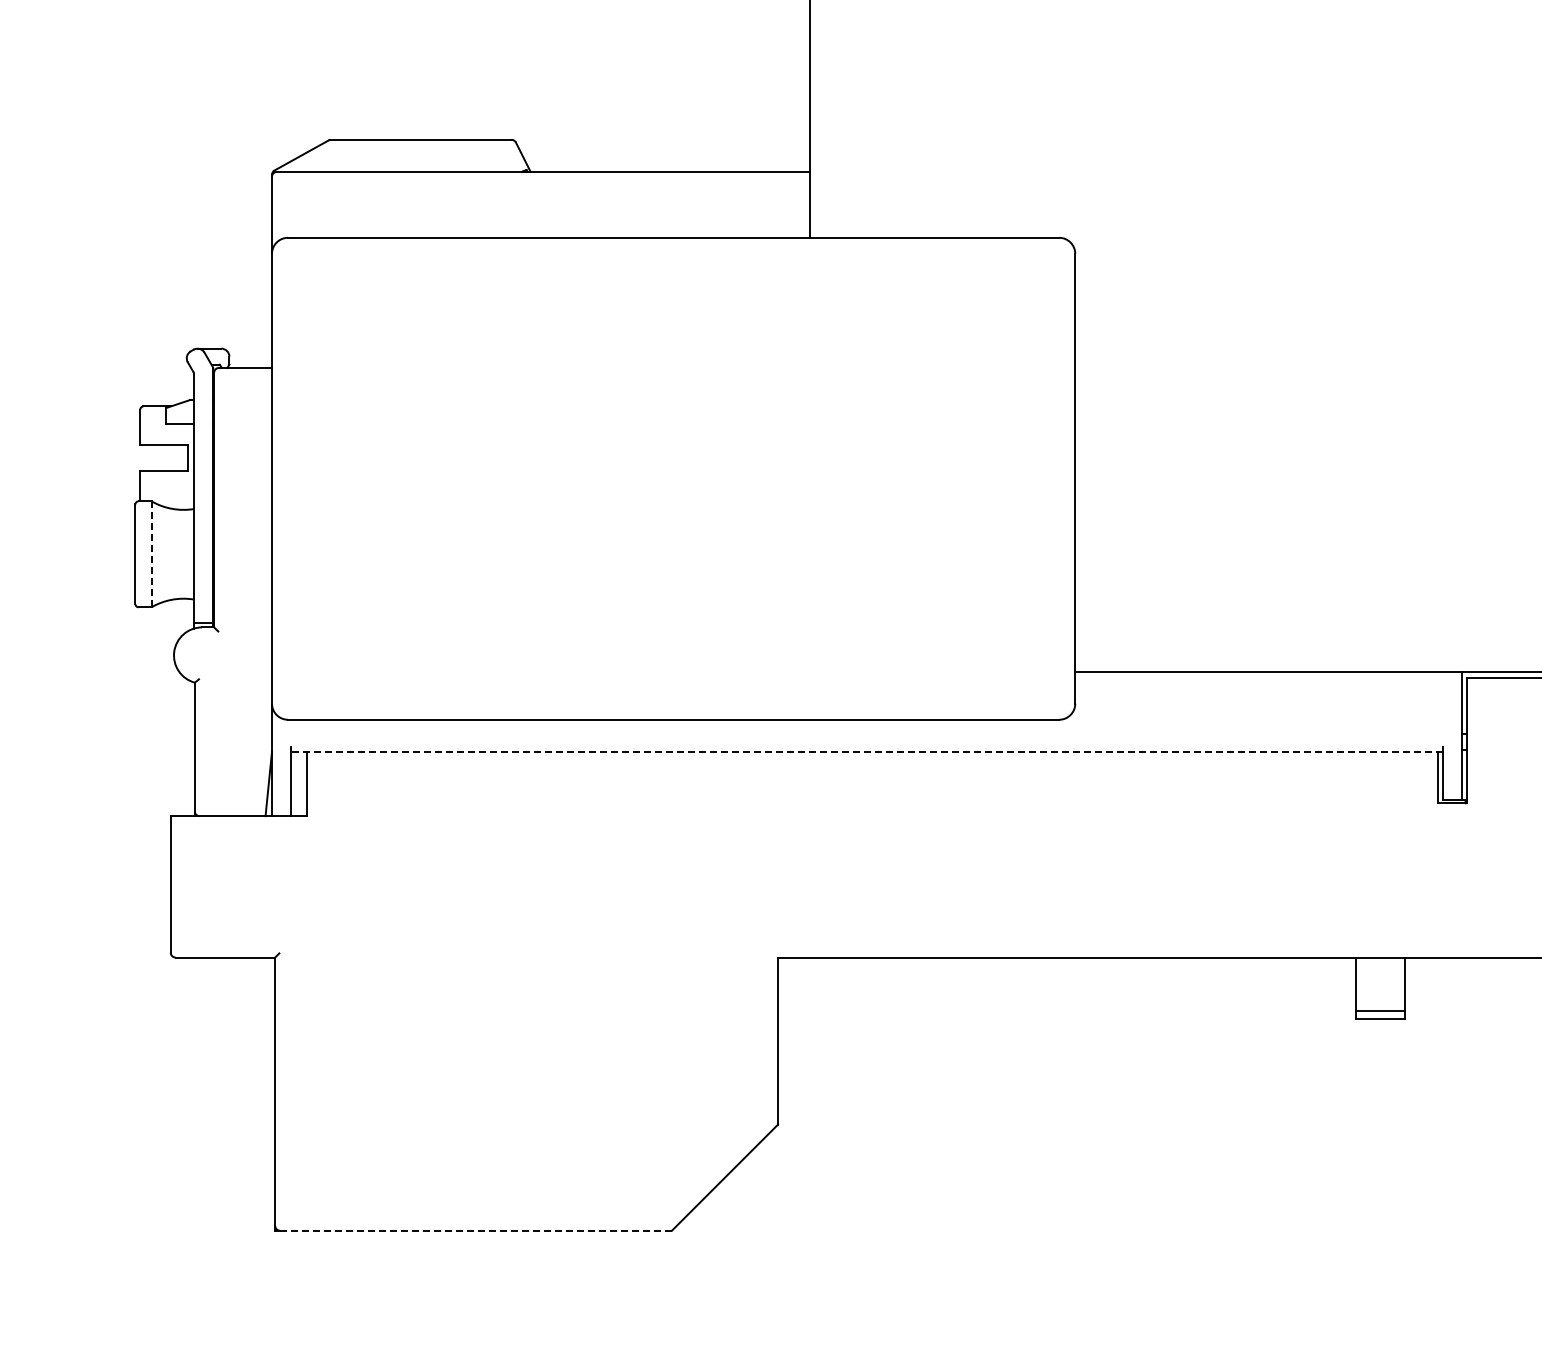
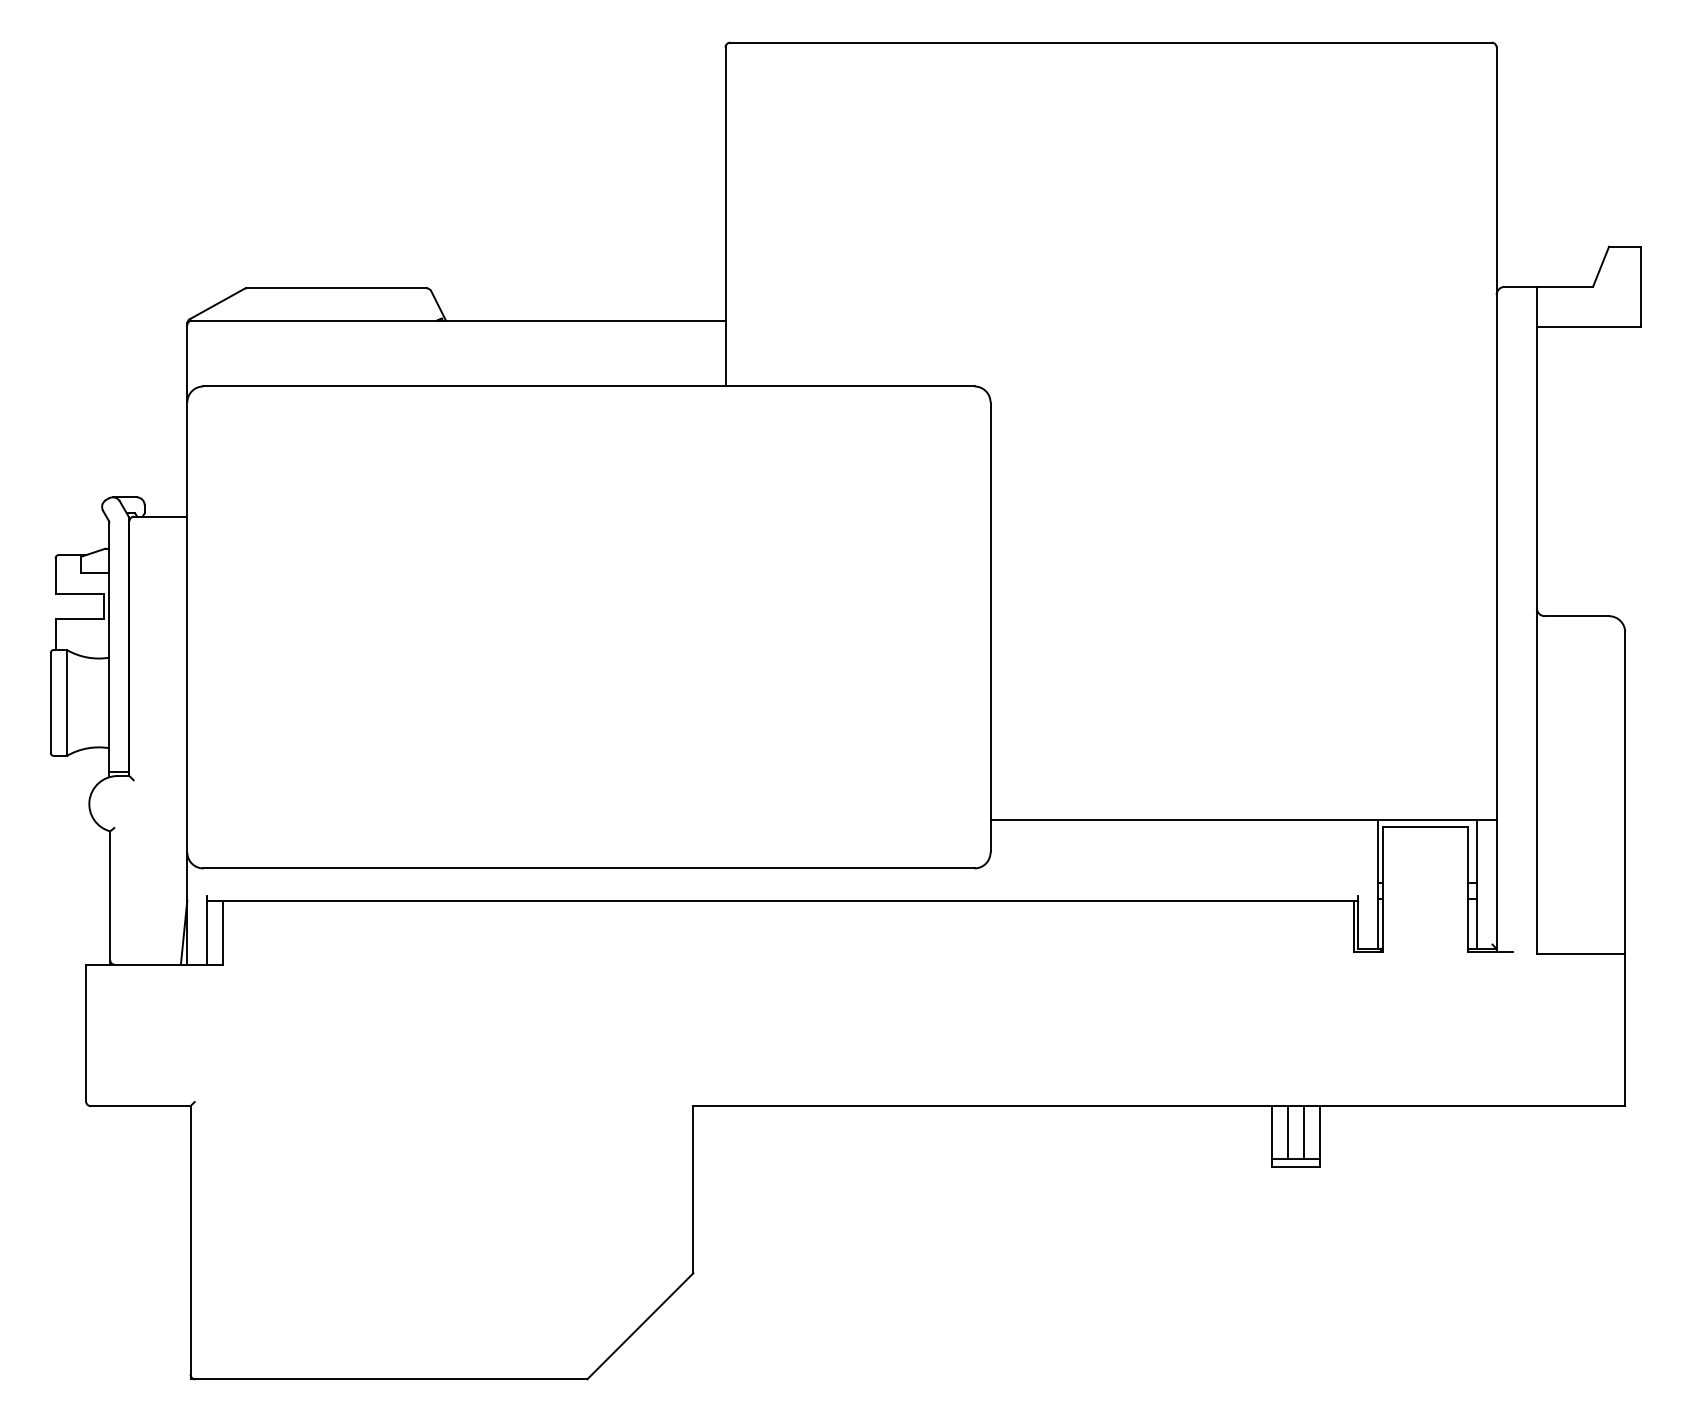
line: (151, 553) -> (66, 702), dashed -> solid
line: (867, 751) -> (782, 900), dashed -> solid
line: (1372, 983) -> (1287, 1132), added
line: (1388, 983) -> (1303, 1132), added
line: (476, 1230) -> (391, 1379), dashed -> solid

